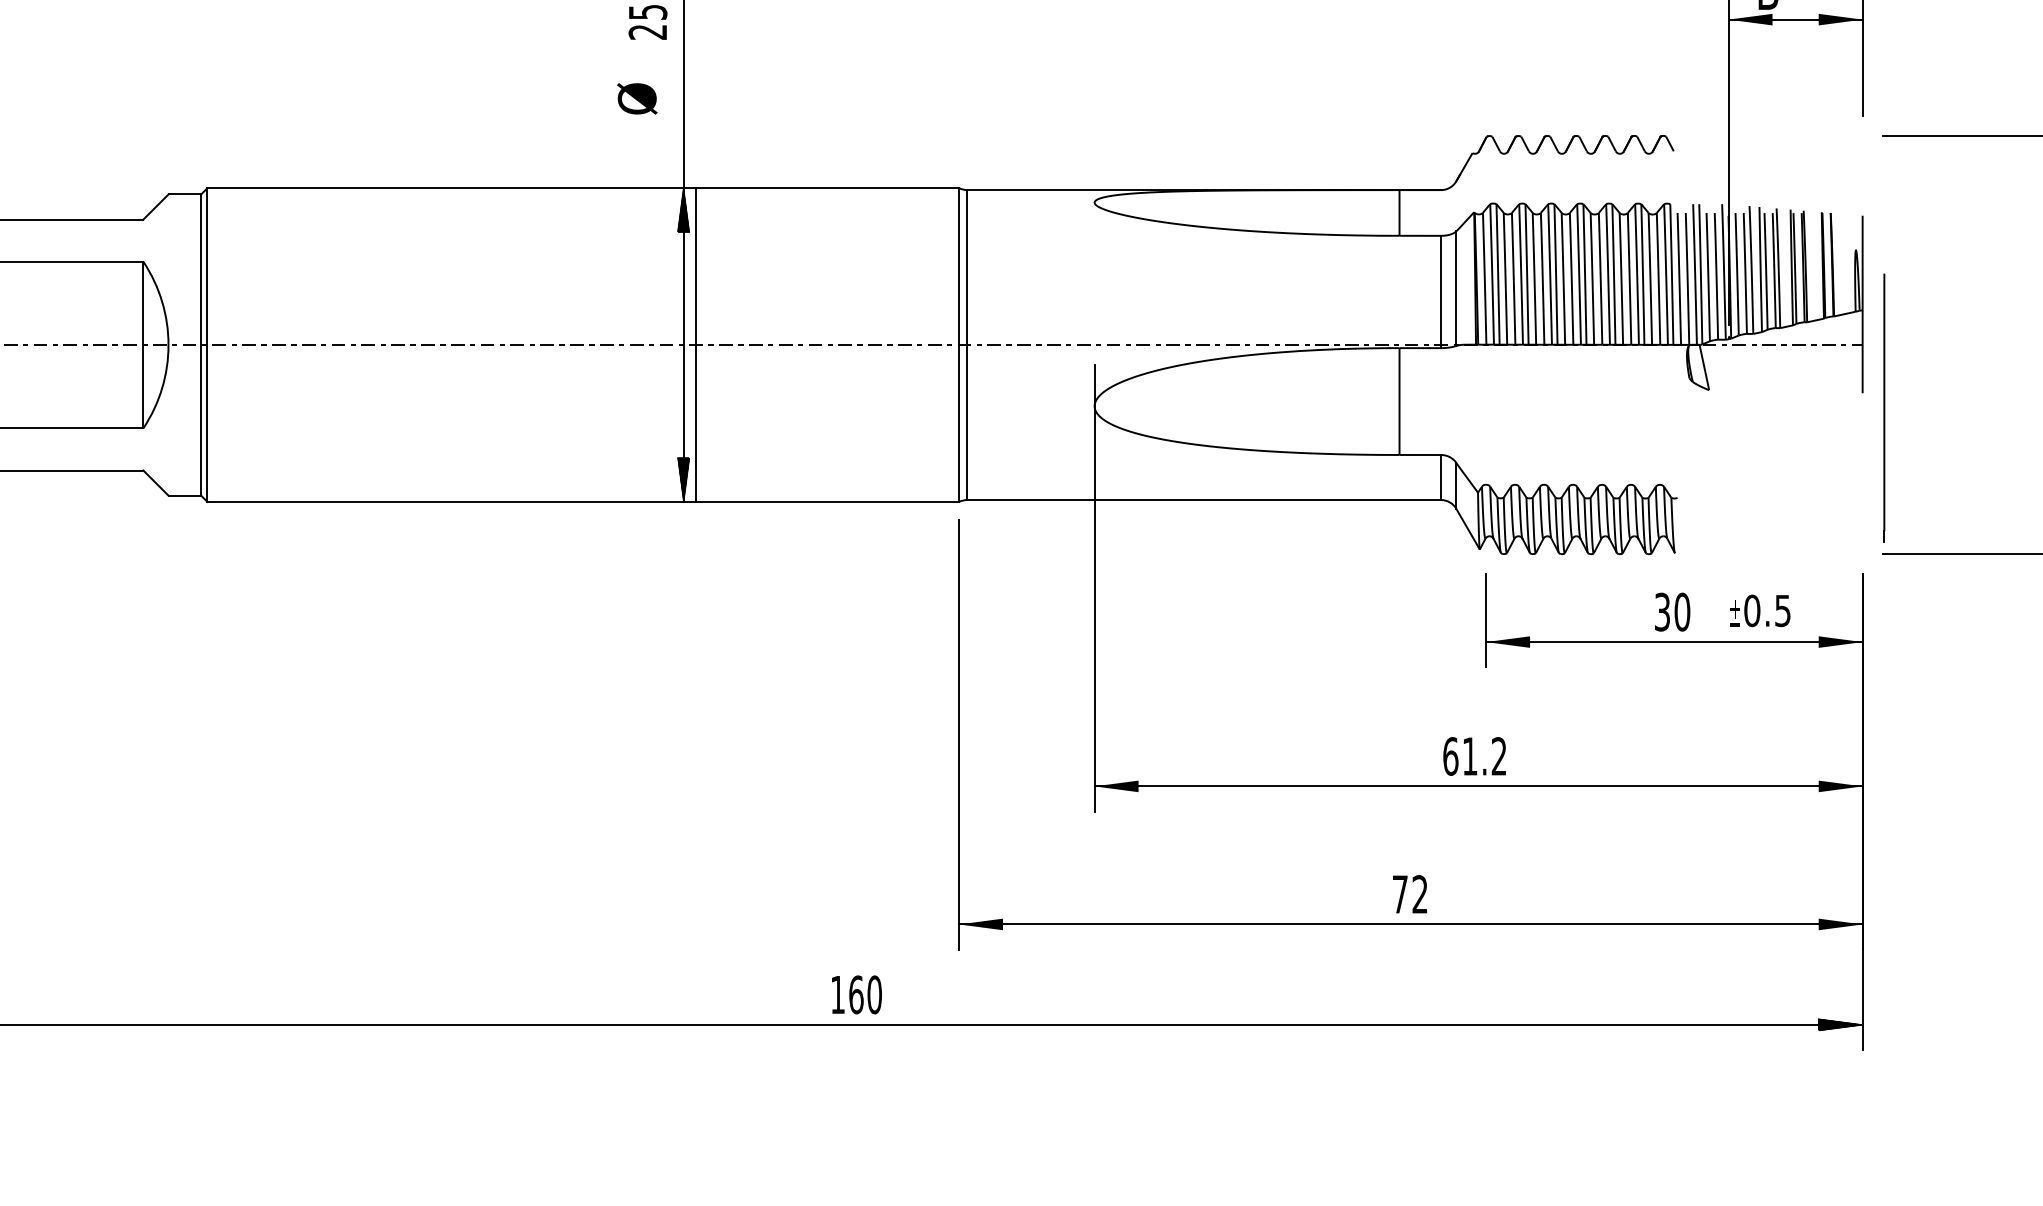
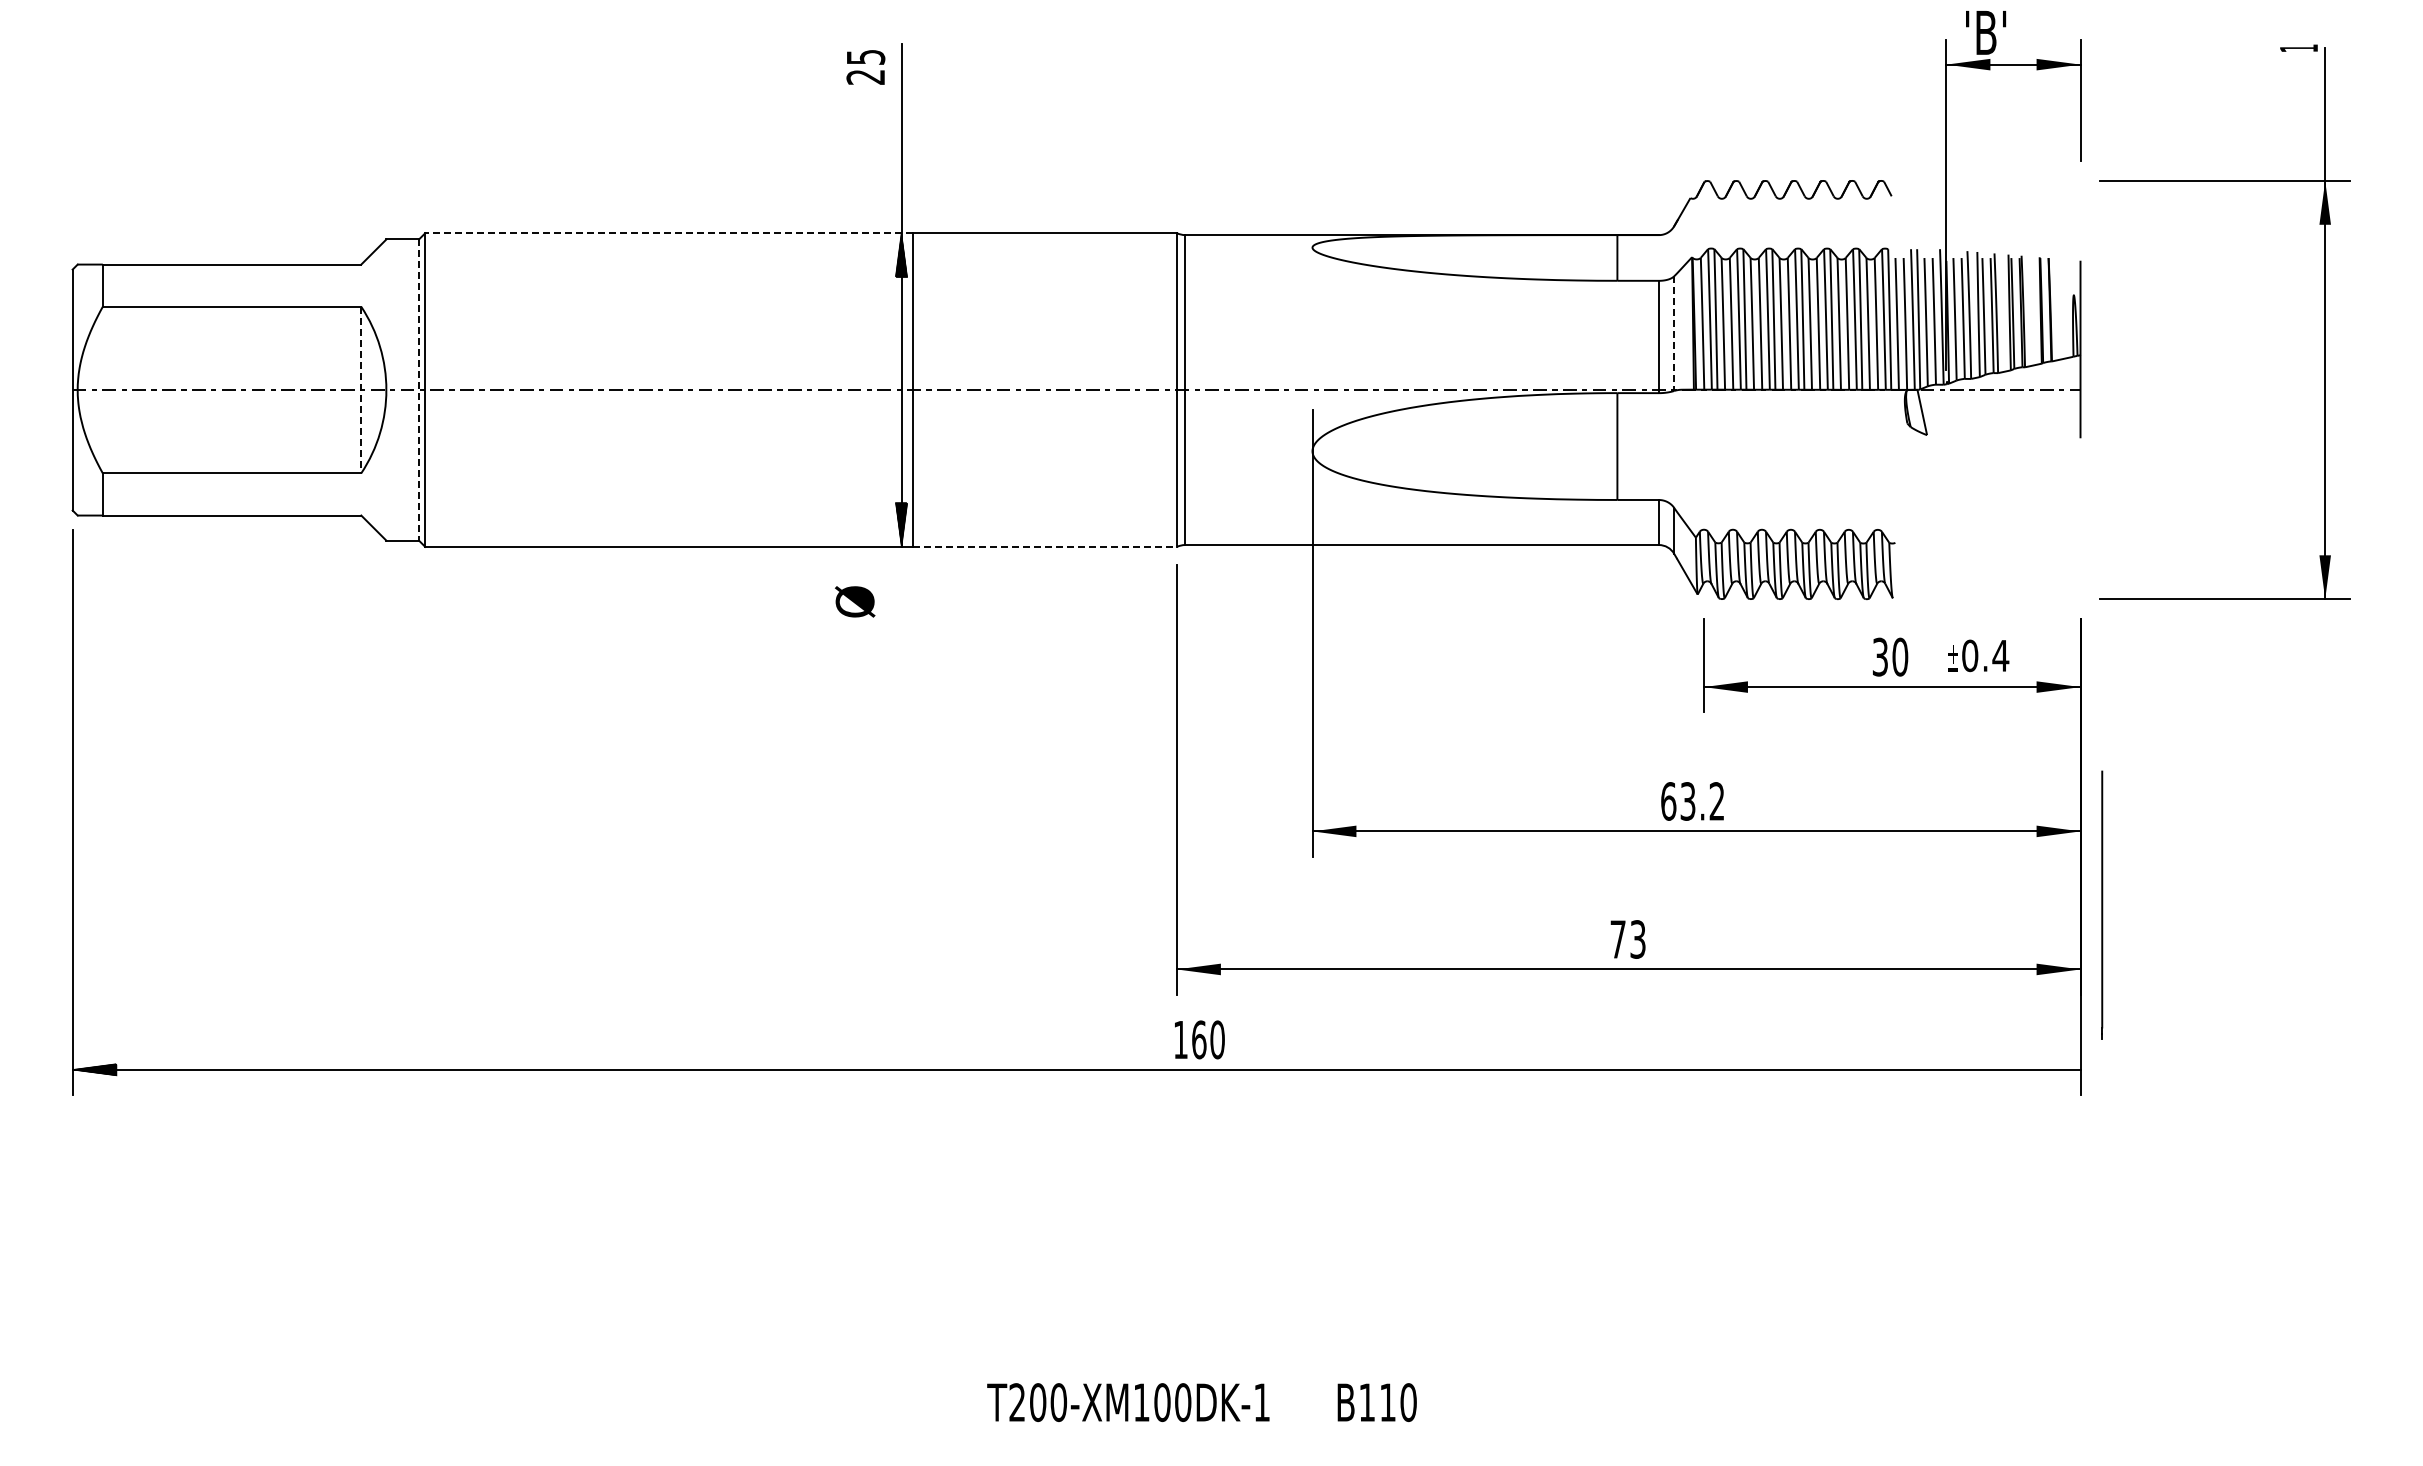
text: (637, 98) -> (855, 601), moved
line: (450, 188) -> (668, 233), solid -> dashed
line: (1456, 289) -> (1674, 334), solid -> dashed
line: (143, 345) -> (361, 390), solid -> dashed
line: (201, 345) -> (419, 390), solid -> dashed
line: (1884, 407) -> (2102, 904), moved
line: (827, 501) -> (1045, 546), solid -> dashed
text: (1782, 611) -> (2000, 656), 0.5 -> 0.4
text: (1469, 756) -> (1687, 801), 61.2 -> 63.2
text: (1419, 894) -> (1637, 939), 72 -> 73
text: (856, 994) -> (1199, 1039), moved
hatch: (1840, 1024) -> (2058, 1069), removed

